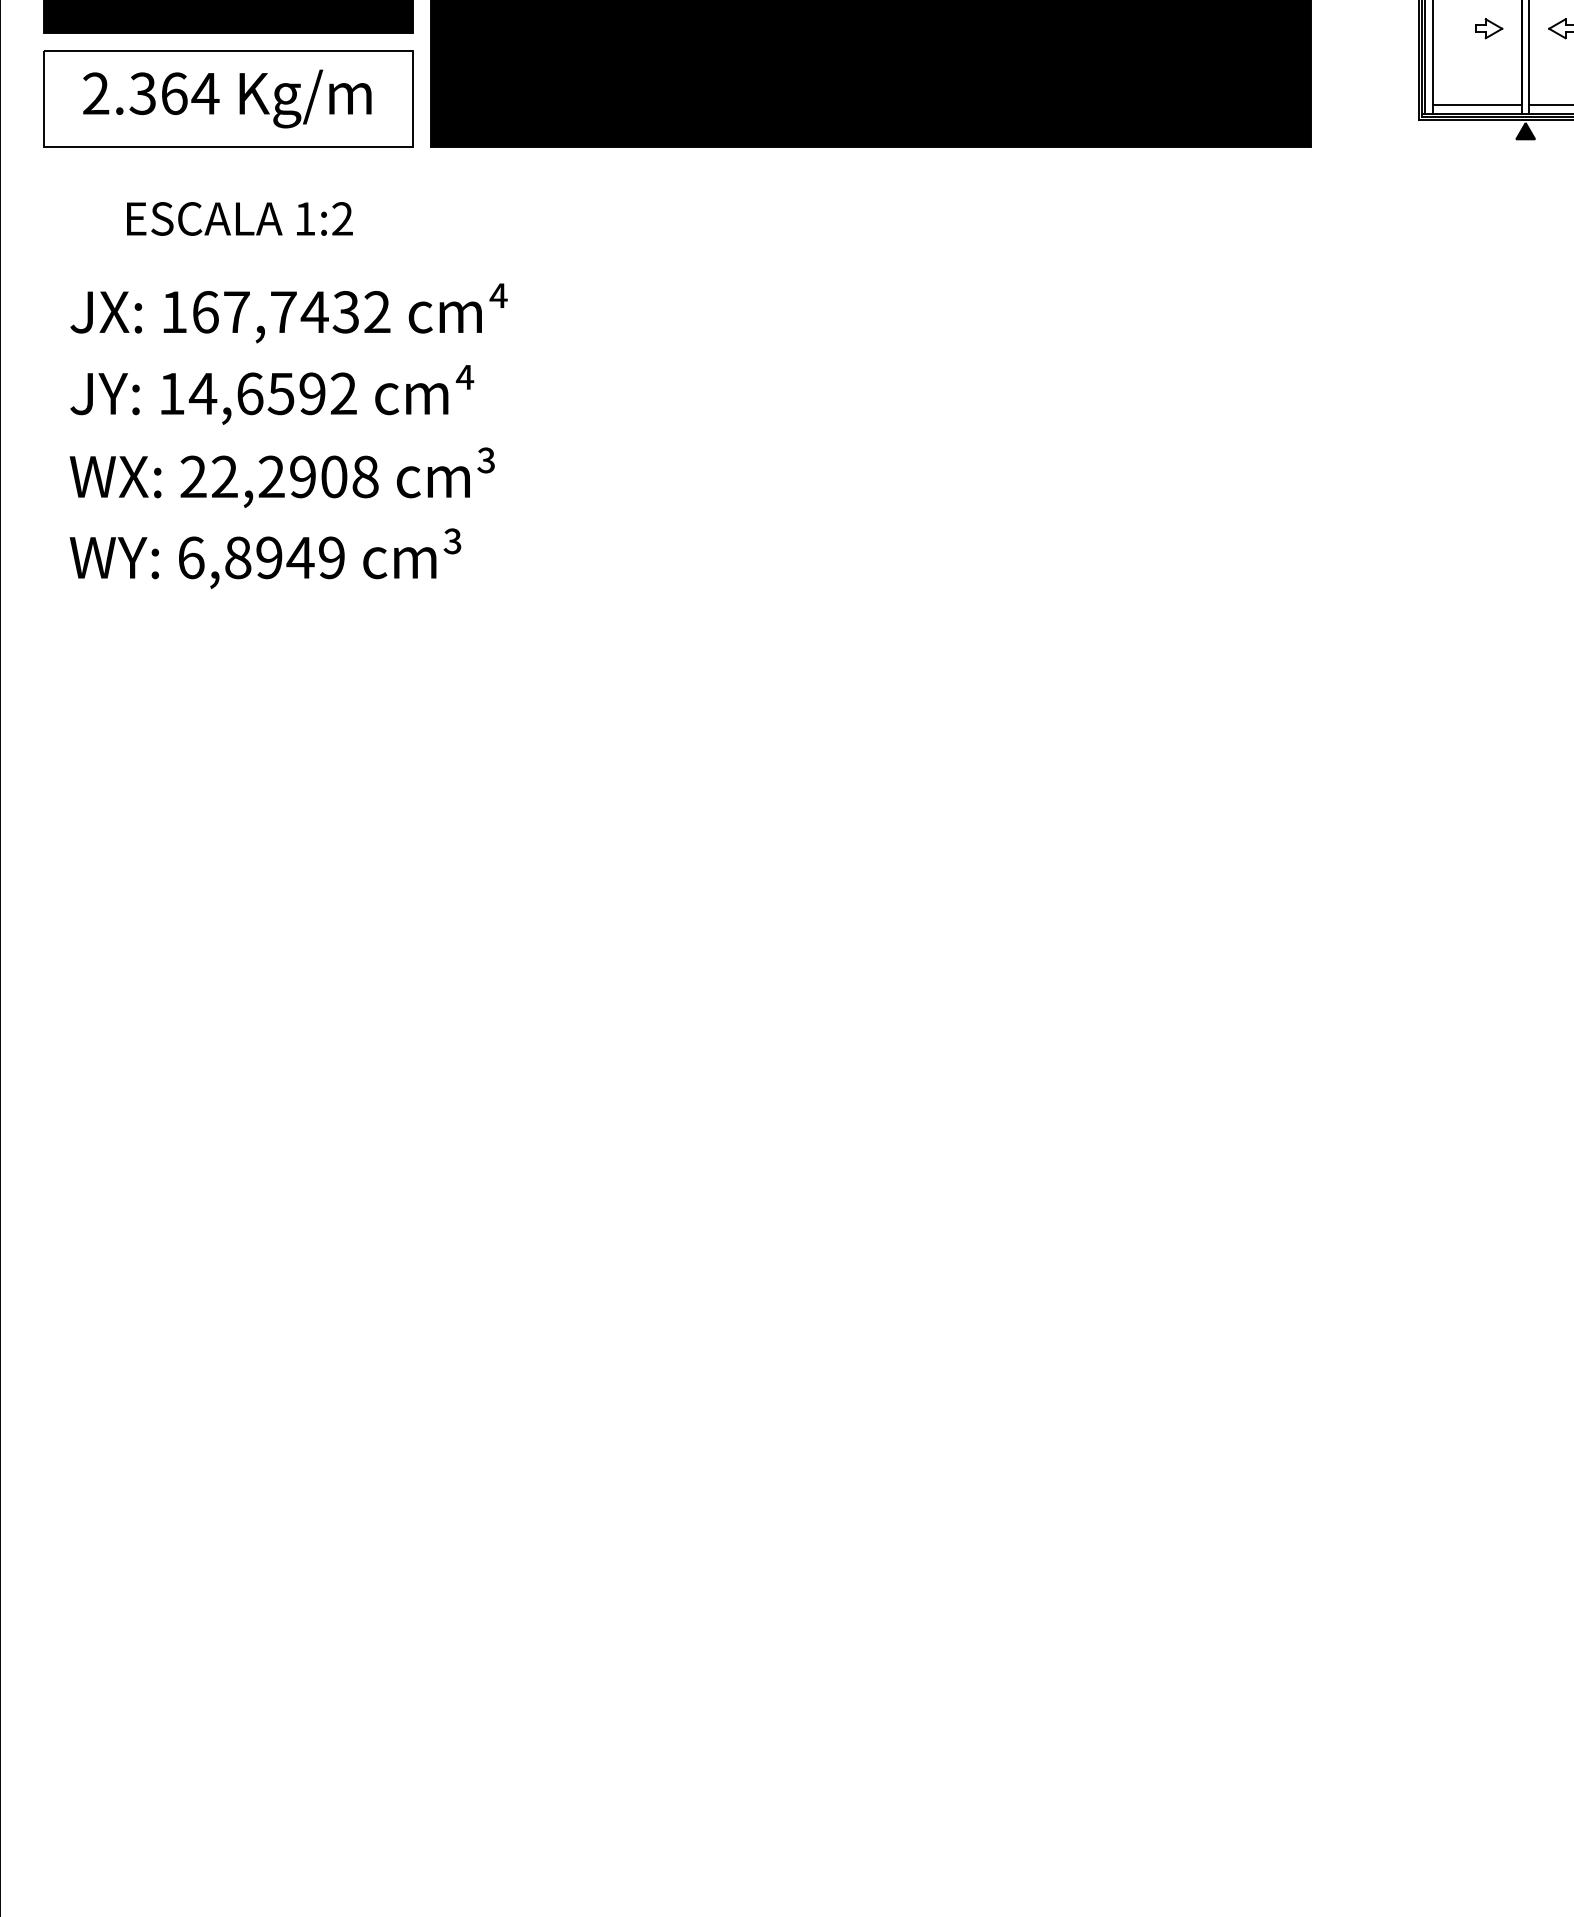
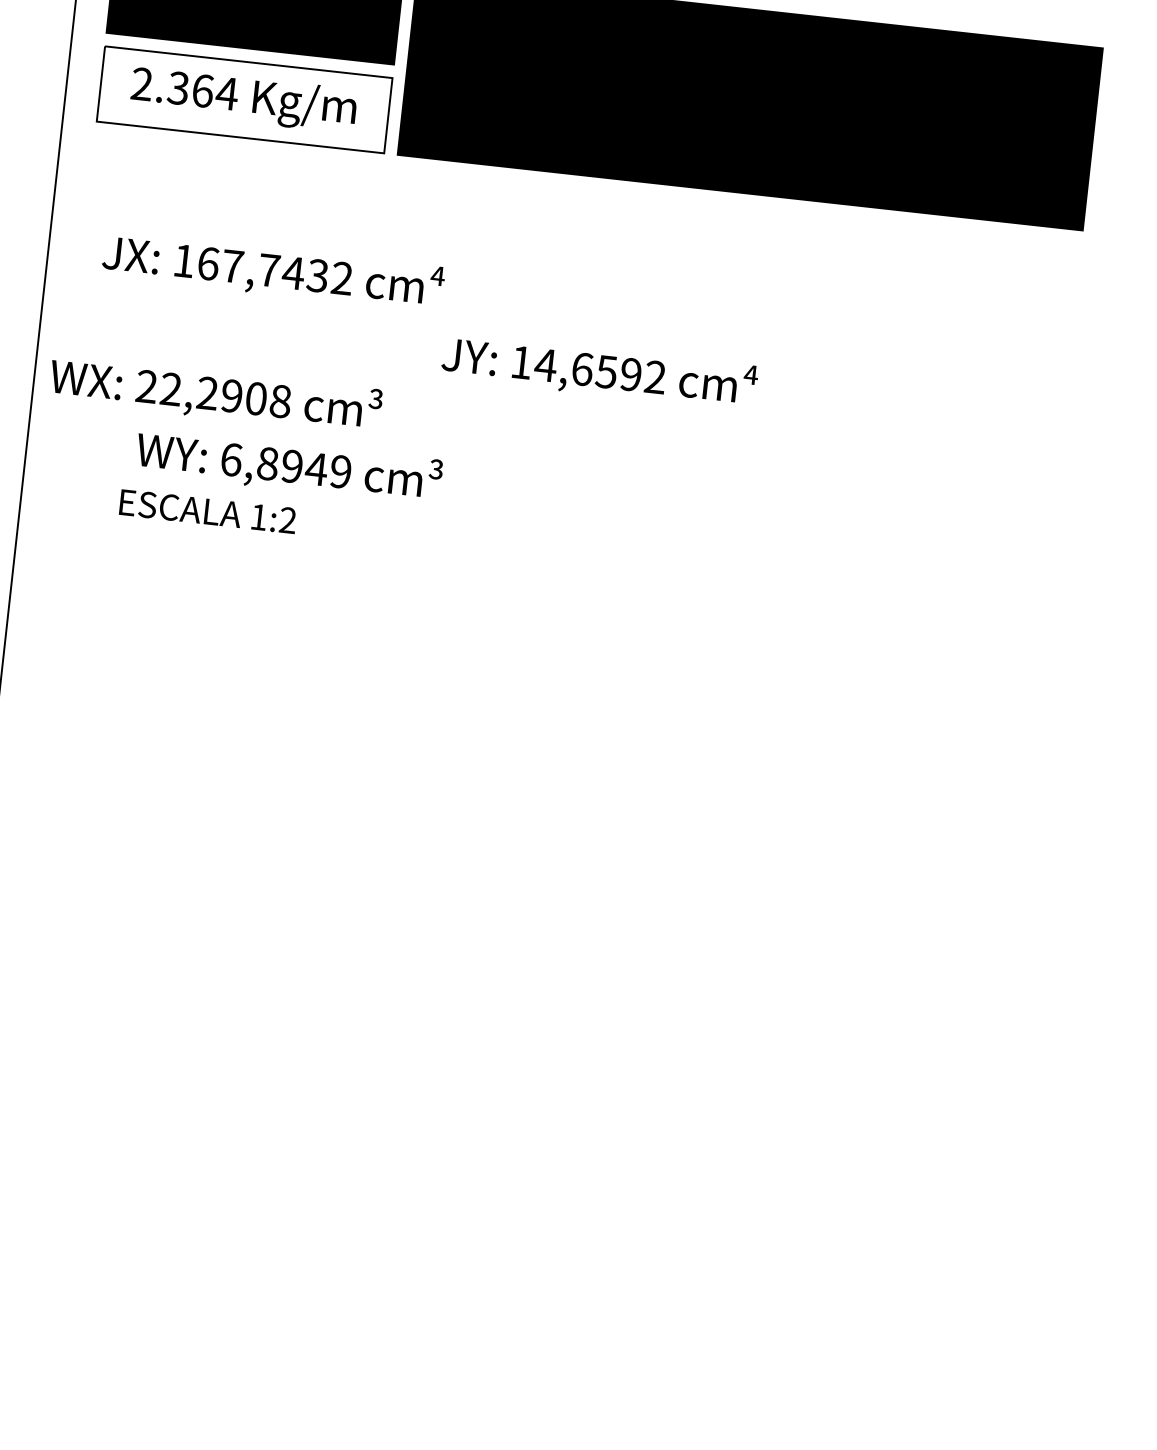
text: (239, 218) -> (207, 511), moved
text: (272, 394) -> (599, 371), moved
text: (281, 477) -> (215, 394), moved
text: (265, 558) -> (289, 466), moved

